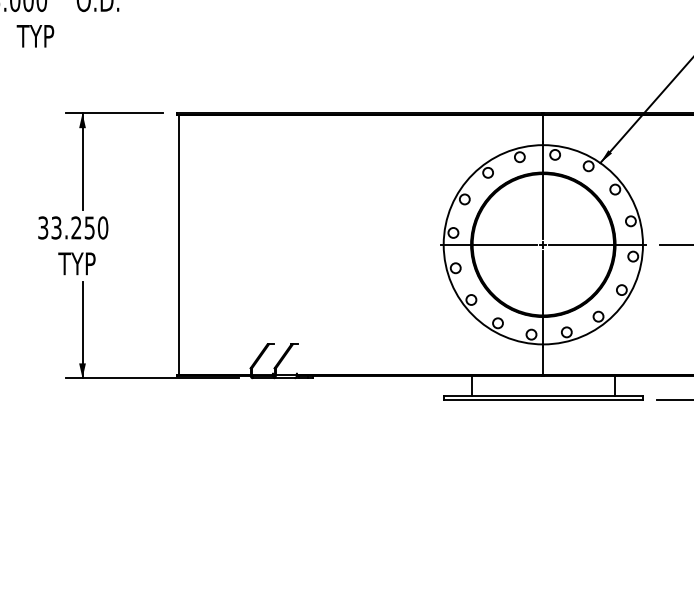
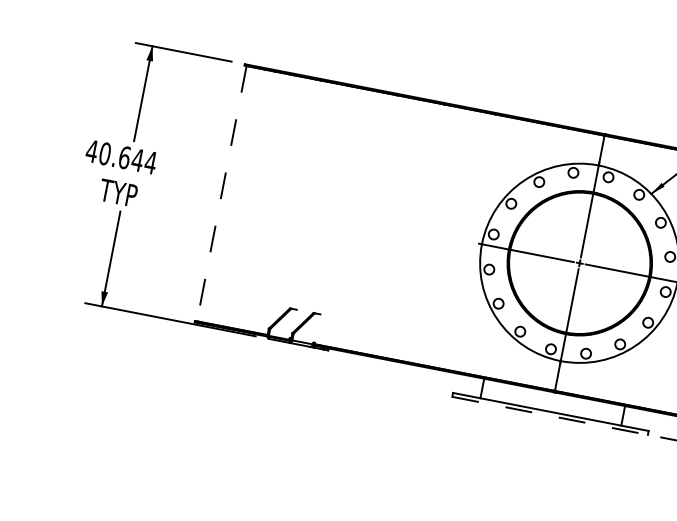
text: (72, 227) -> (120, 156), 33.250 -> 40.644
line: (178, 245) -> (221, 194), solid -> dashed
line: (543, 400) -> (550, 416), solid -> dashed

